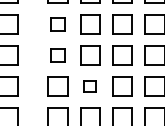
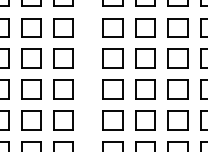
part: (57, 24) -> (112, 27), size x1.43
part: (57, 55) -> (112, 58), size x1.43
part: (90, 86) -> (145, 89), size x1.67

